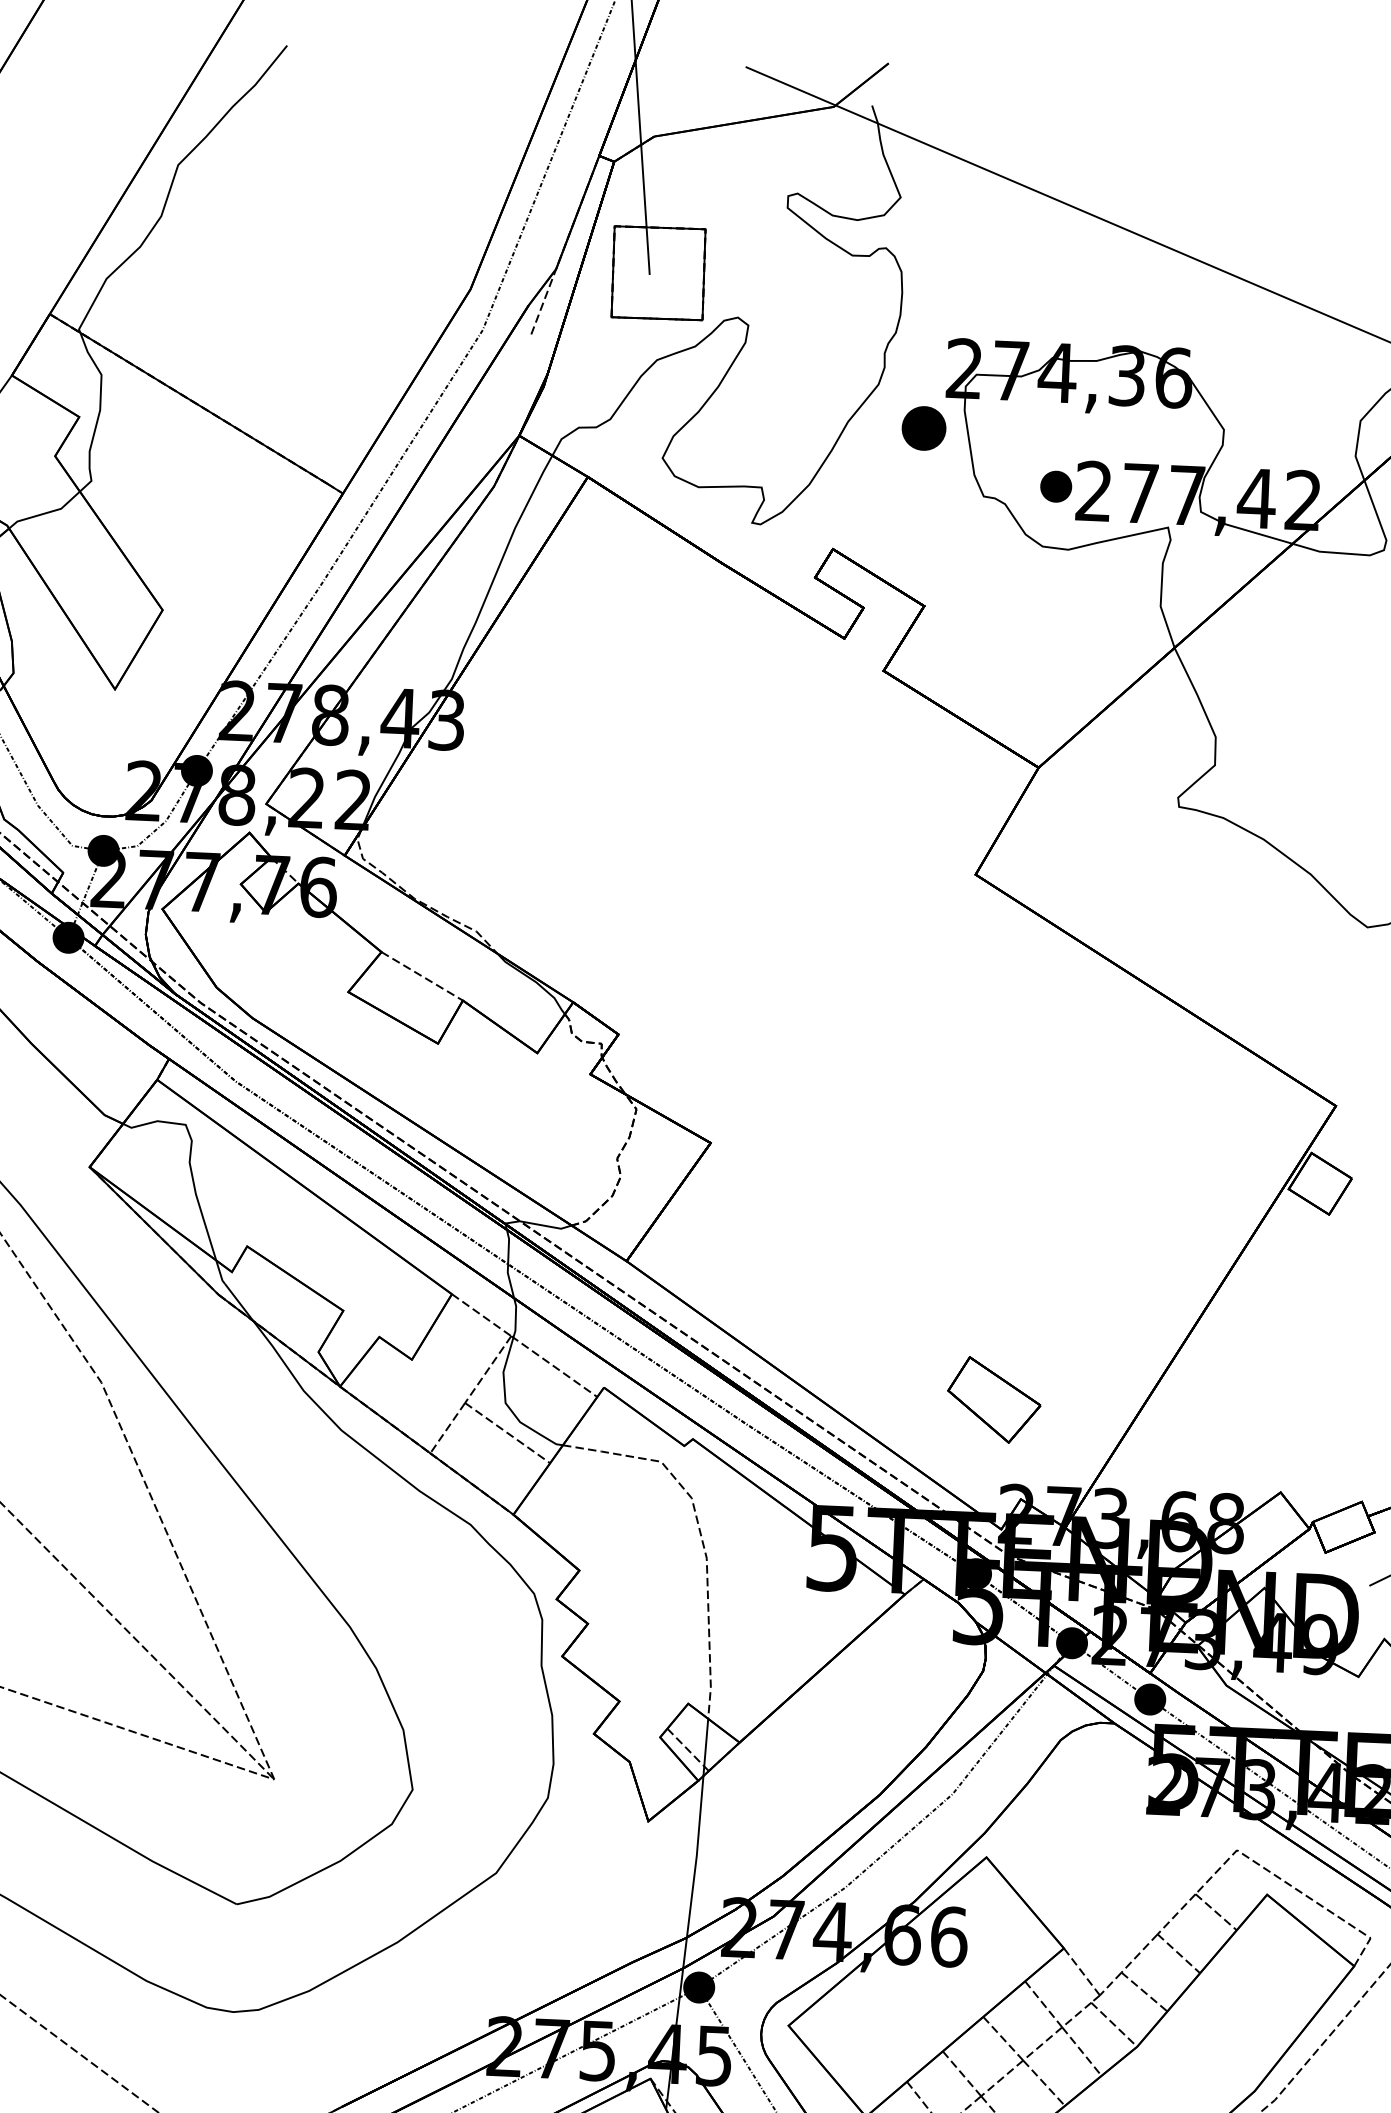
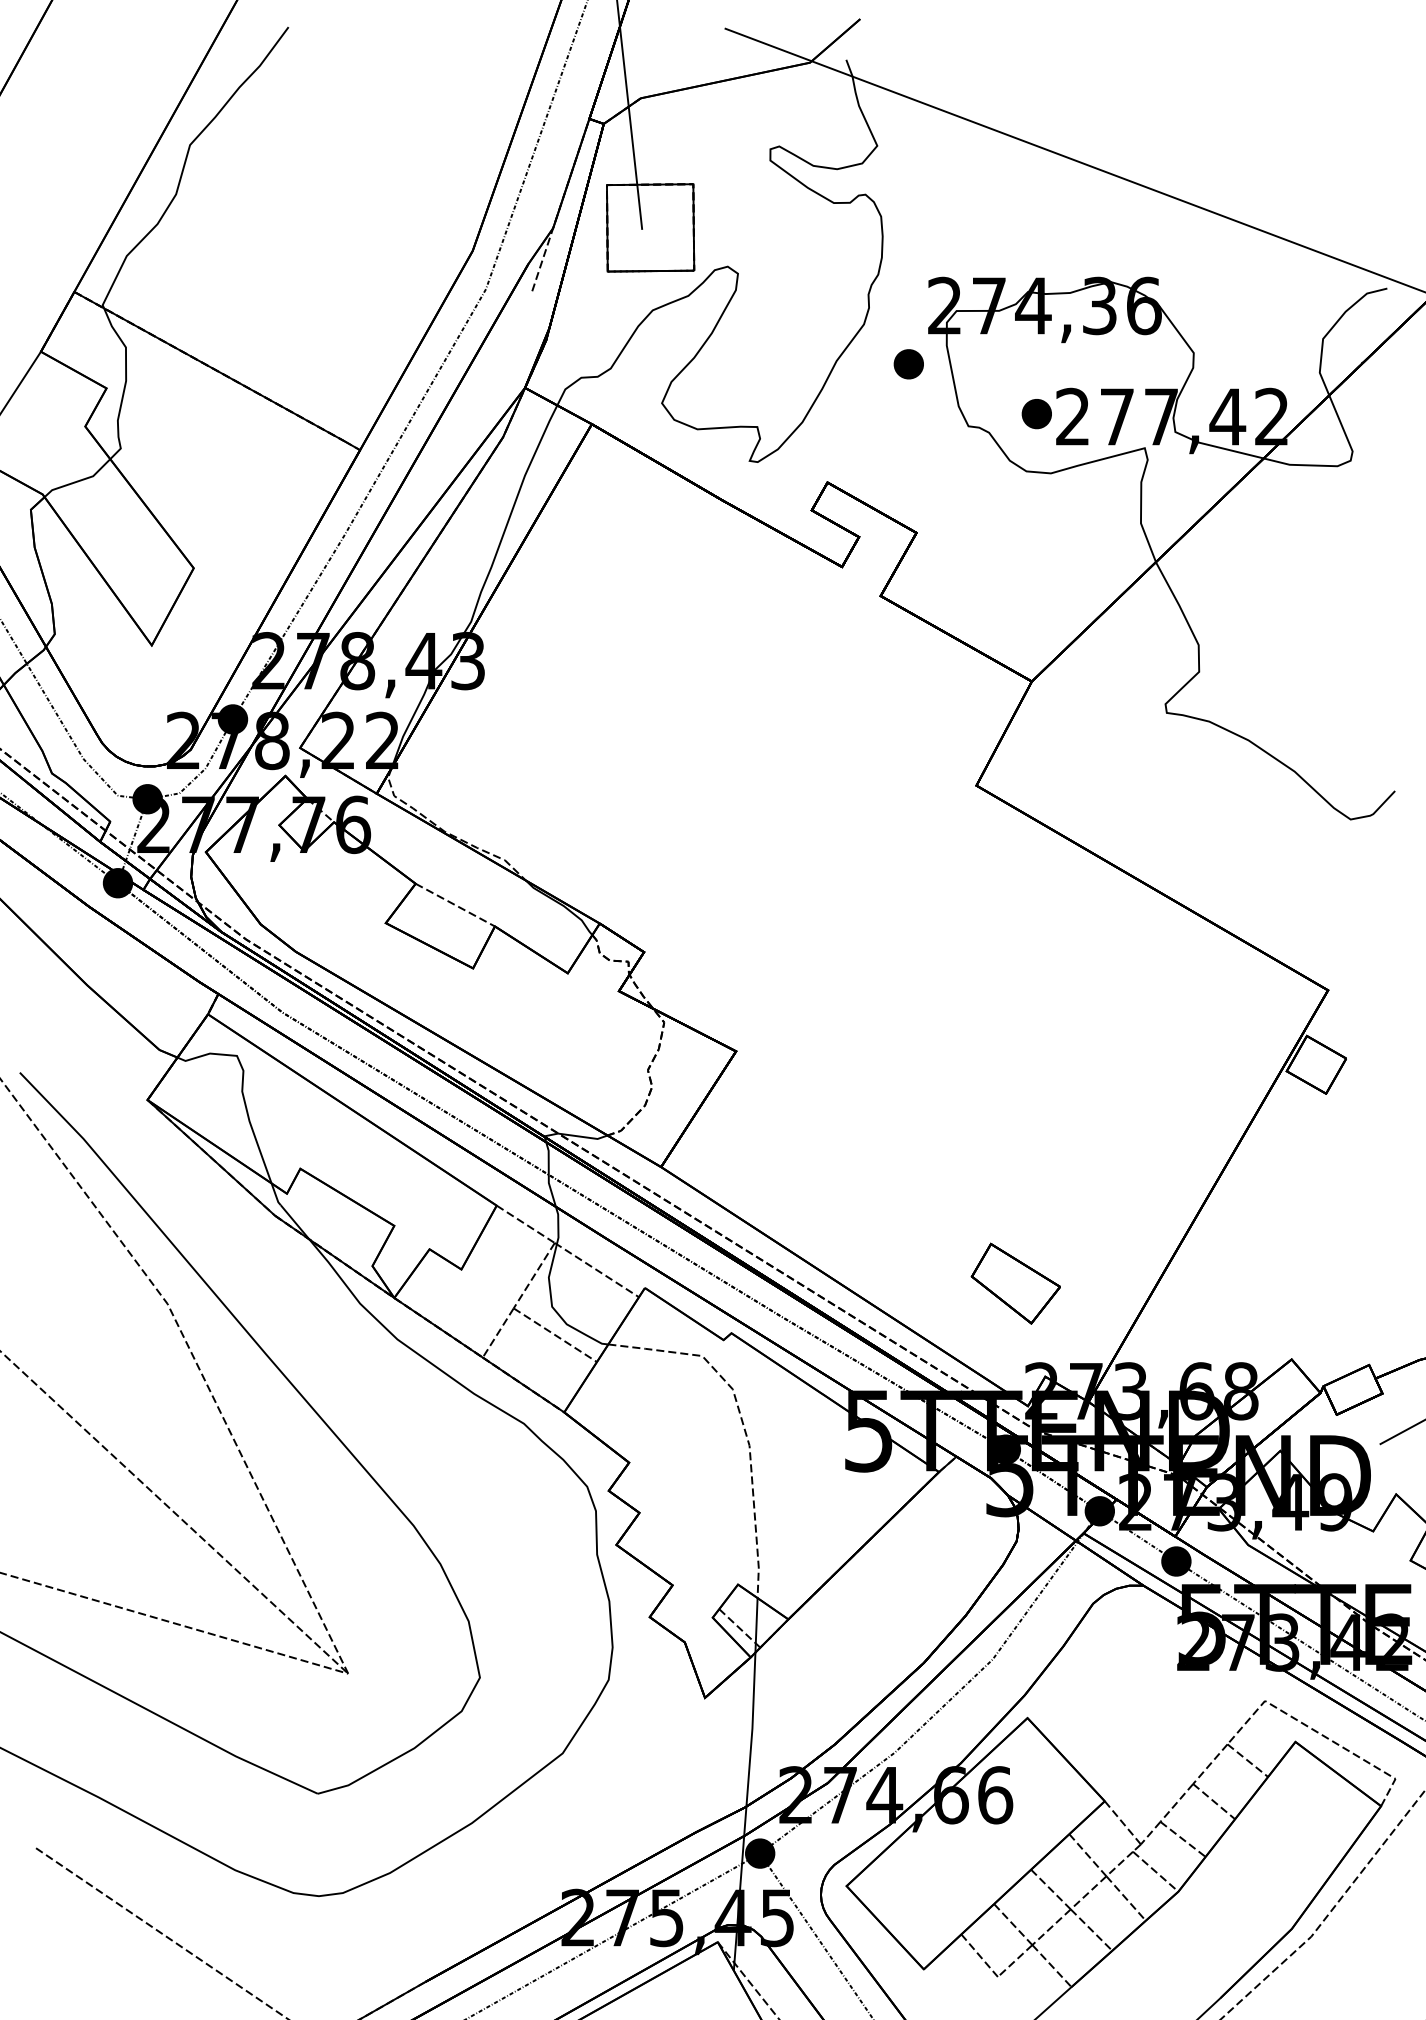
part: (923, 428) -> (908, 364), size x0.71

